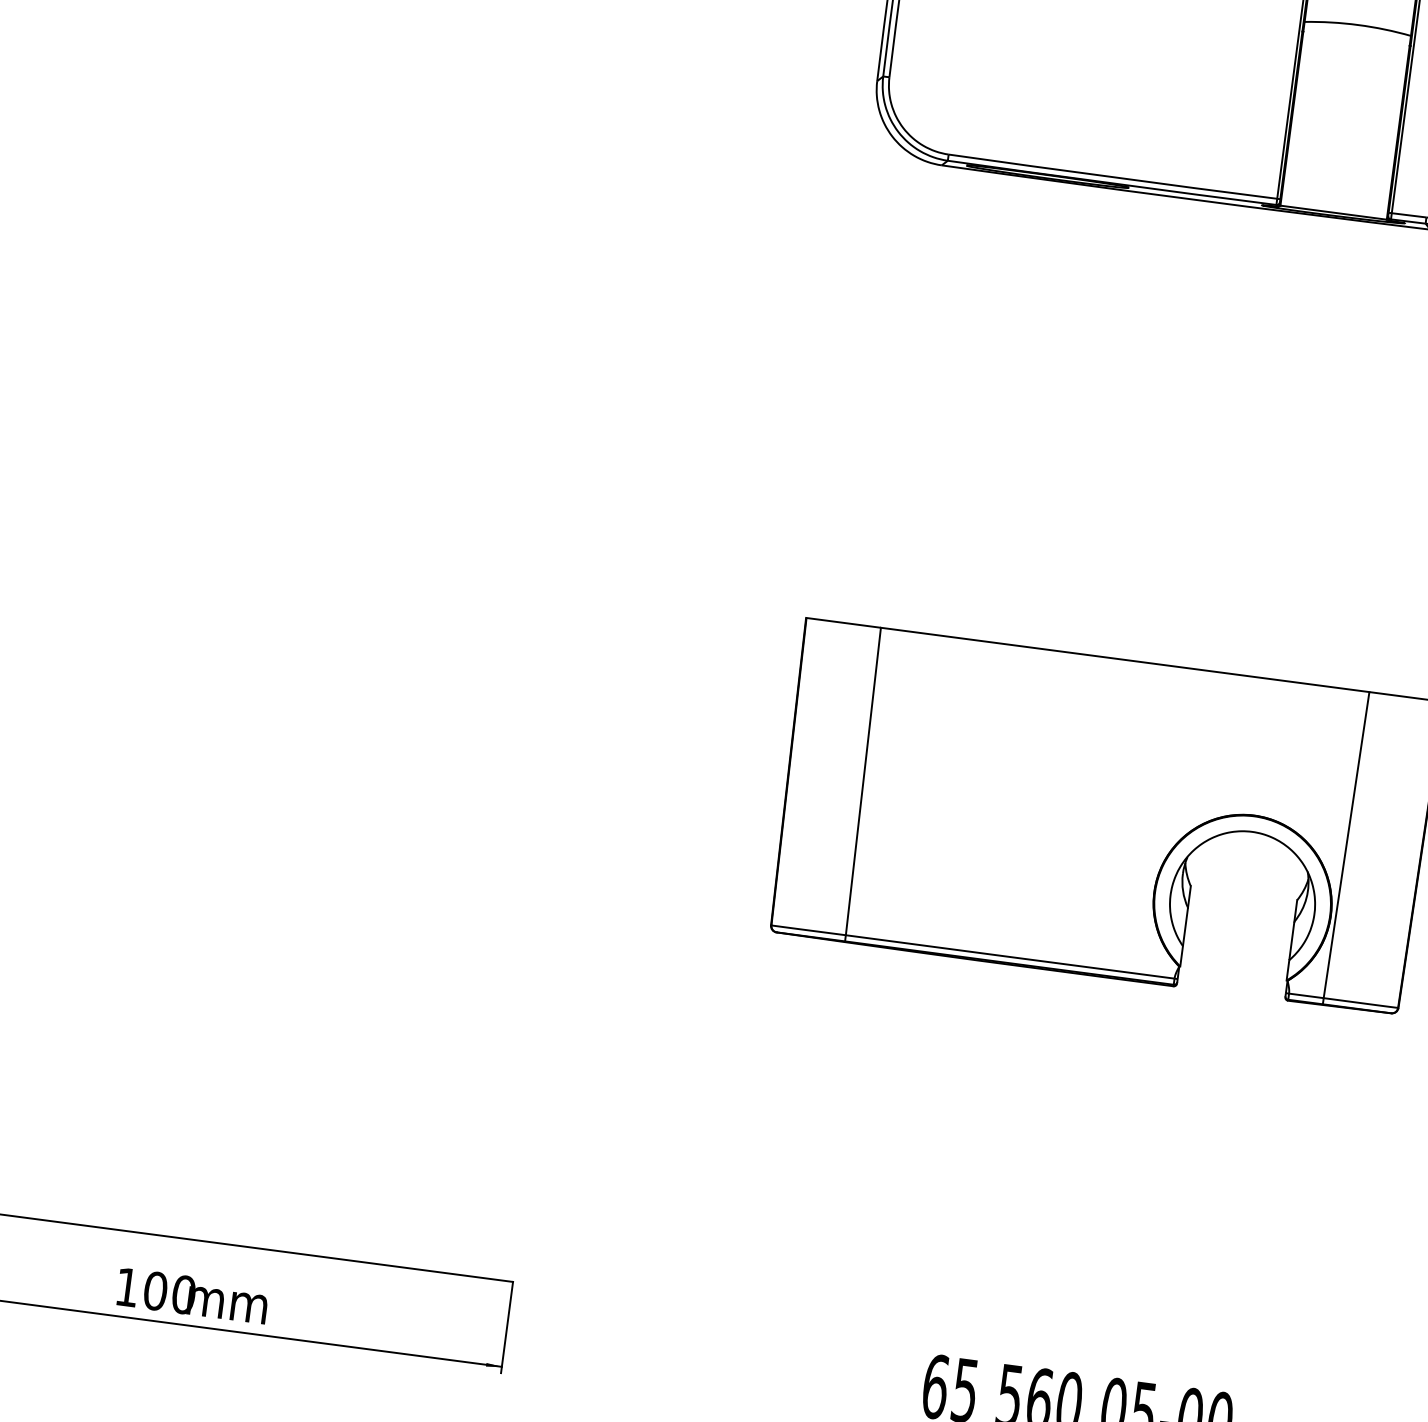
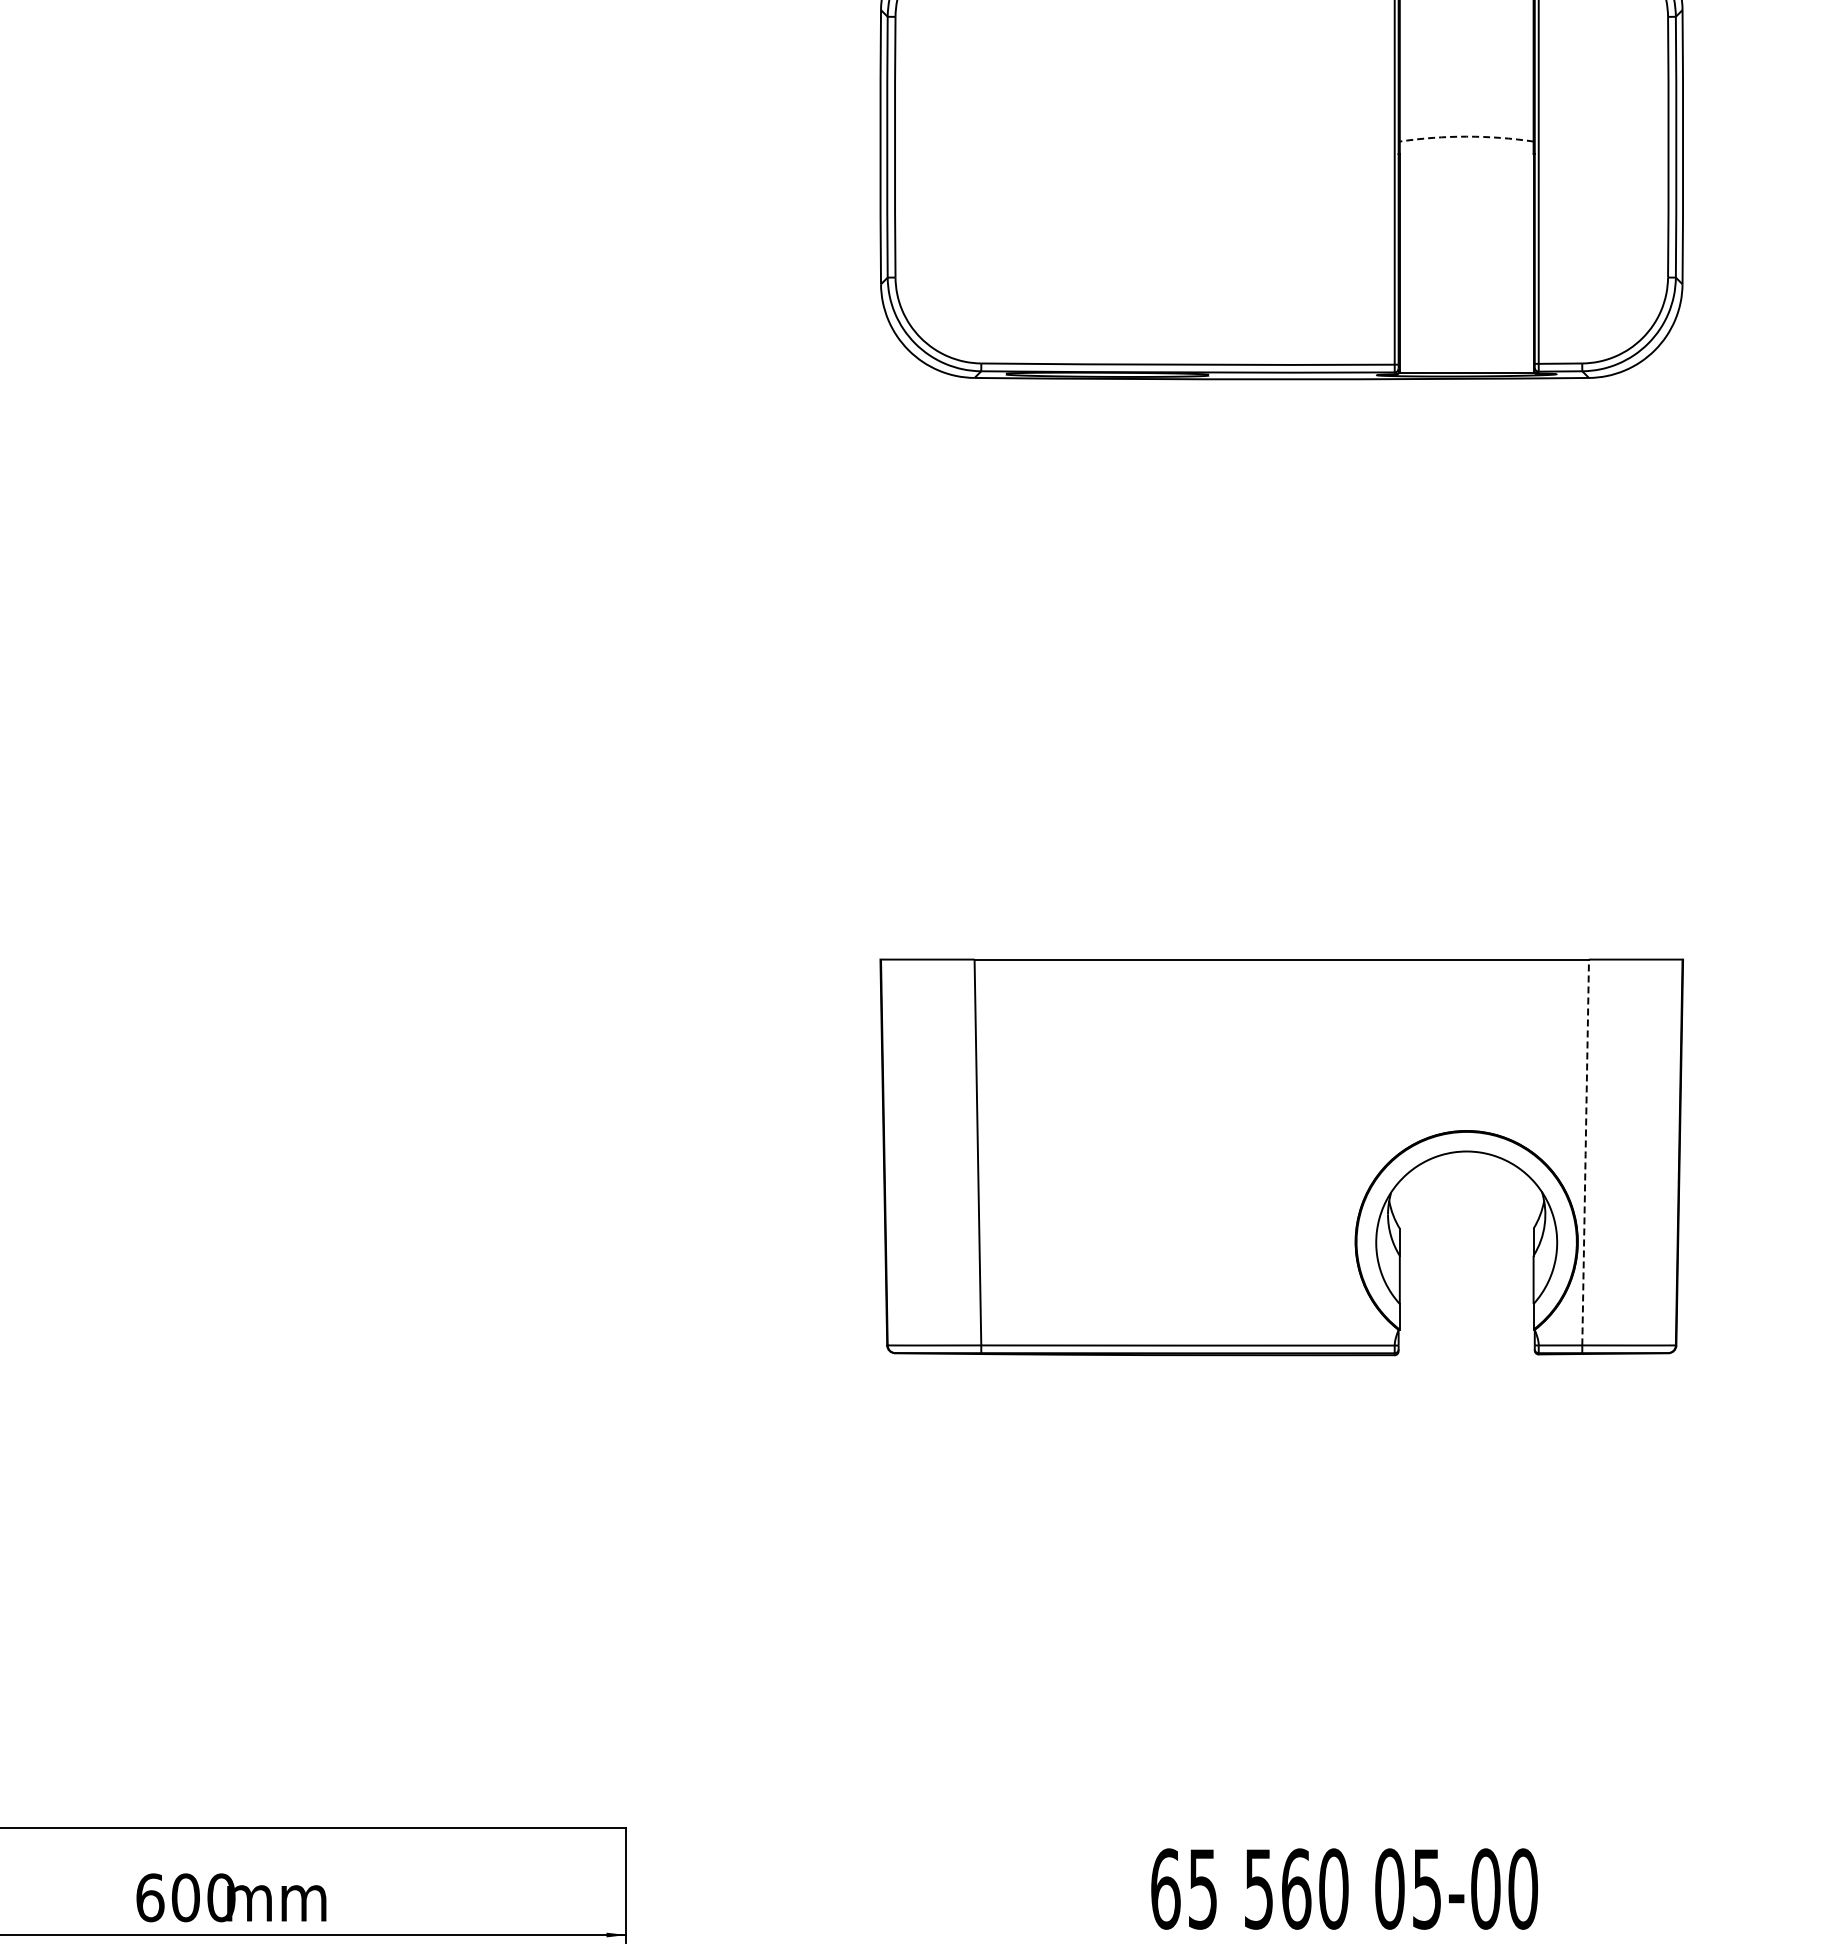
arc: (1358, 24) -> (1466, 136), solid -> dashed
line: (1346, 845) -> (1585, 1152), solid -> dashed
text: (127, 1287) -> (150, 1897), 100 -> 600

